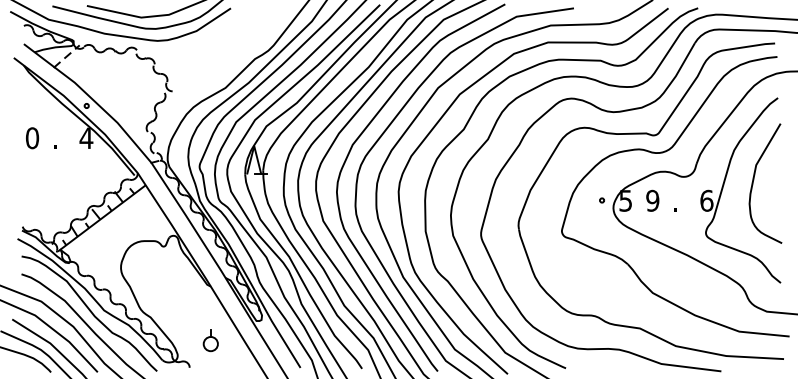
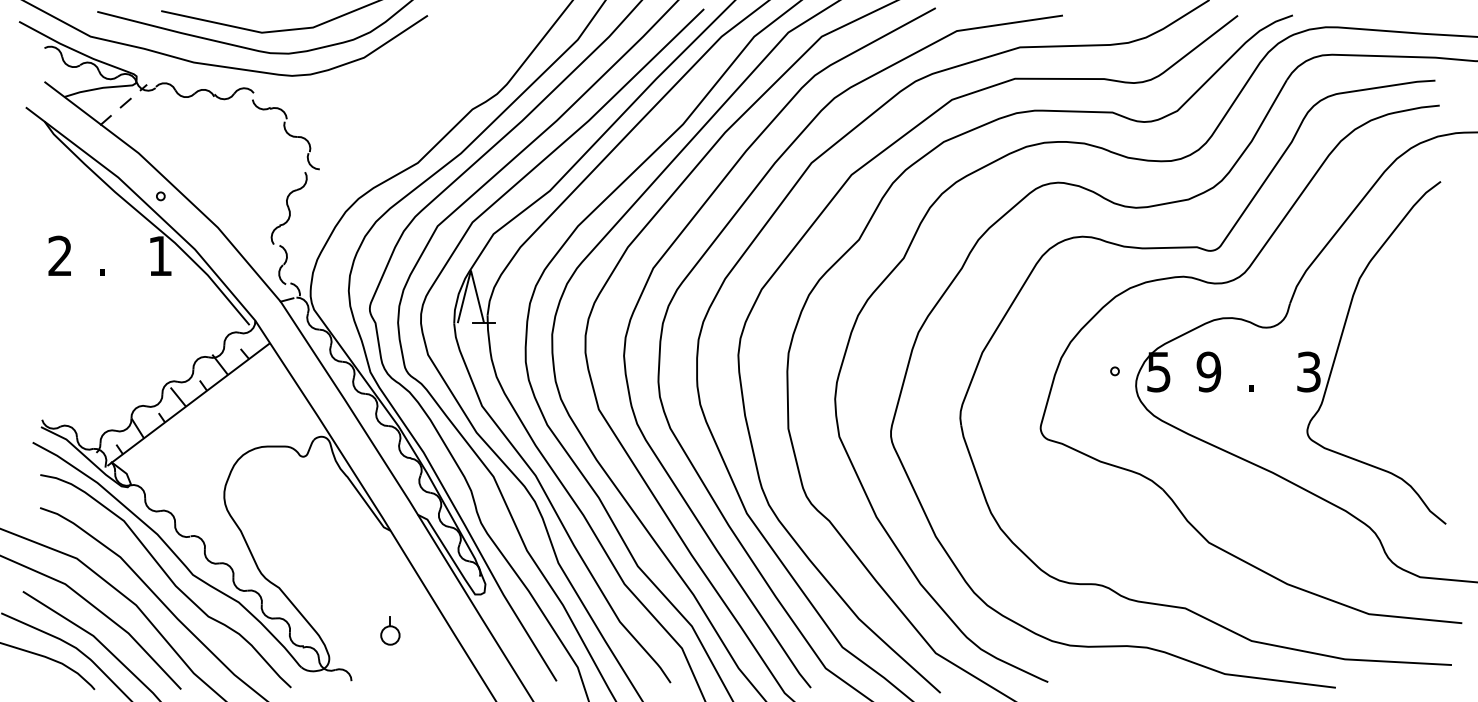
text: (86, 137) -> (160, 254), 4 -> 1
text: (32, 138) -> (60, 256), 0 -> 2
curve: (754, 180) -> (1397, 334), removed
text: (706, 200) -> (1308, 371), 6 -> 3
part: (210, 340) -> (389, 630), size x0.7

